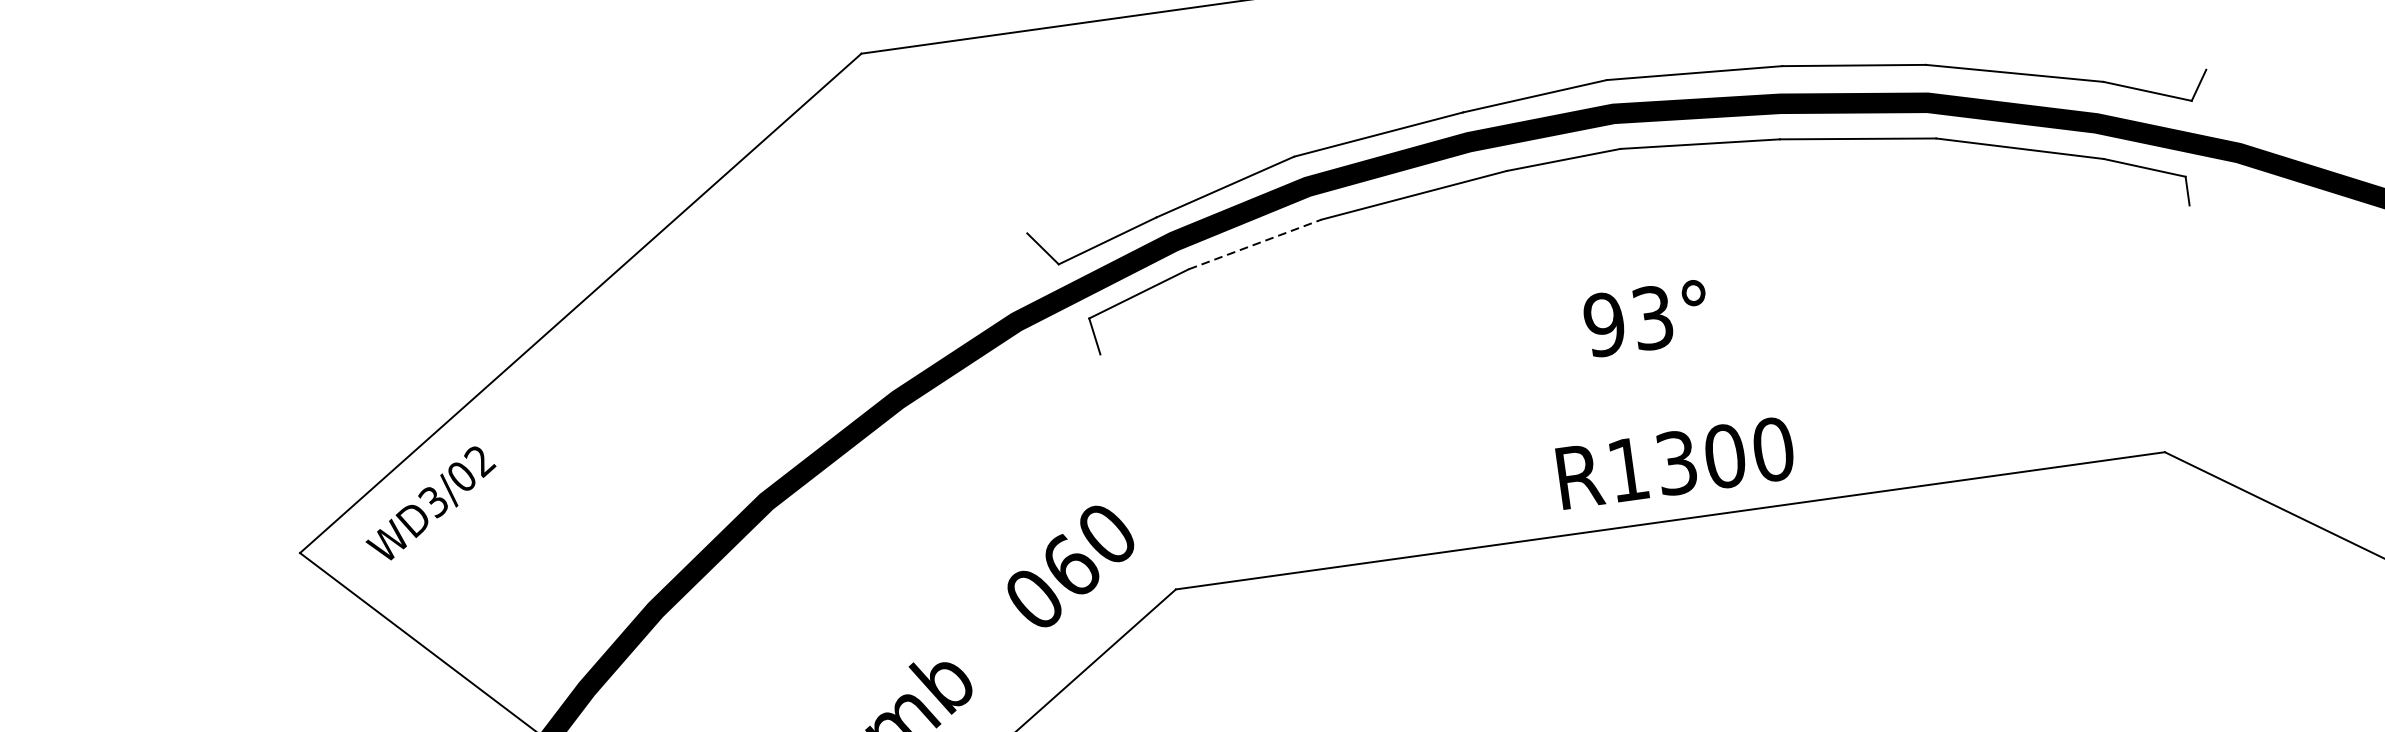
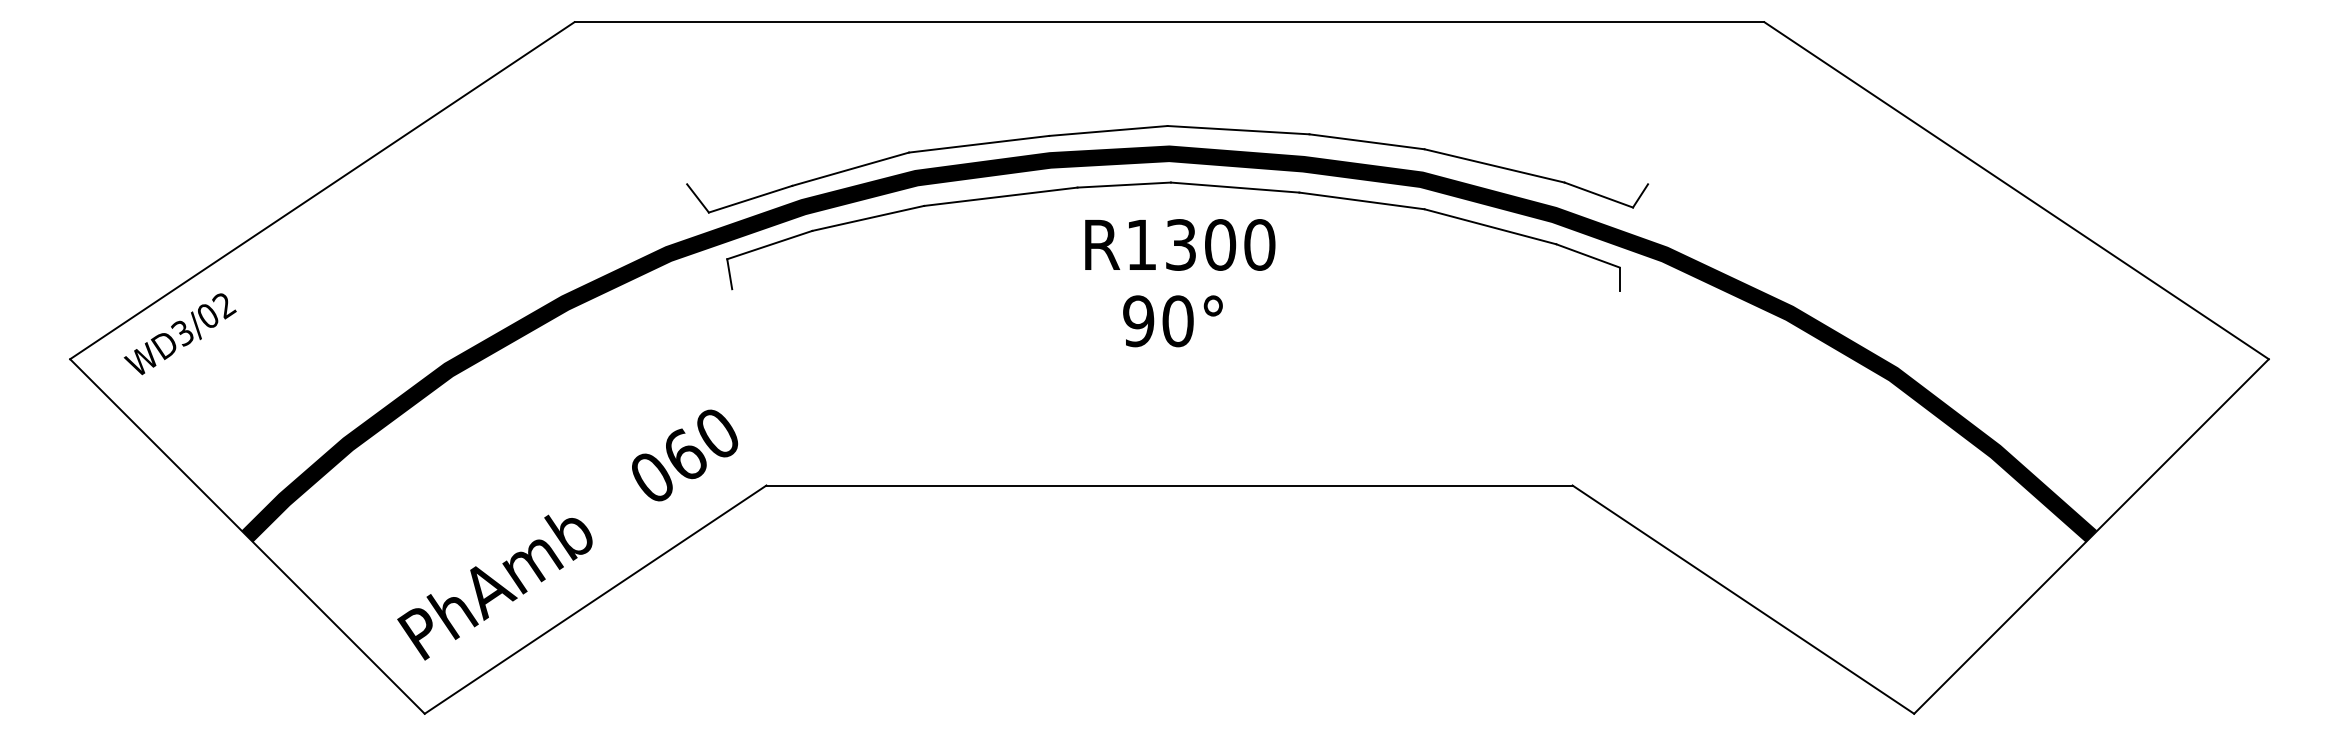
line: (1255, 244) -> (868, 218), dashed -> solid
text: (1652, 318) -> (1177, 321), 93° -> 90°
text: (1676, 462) -> (1180, 244), moved

